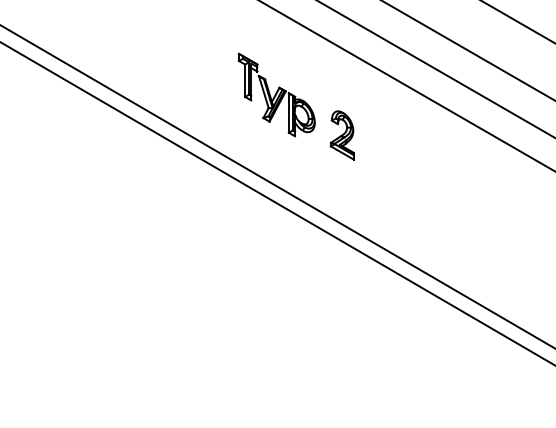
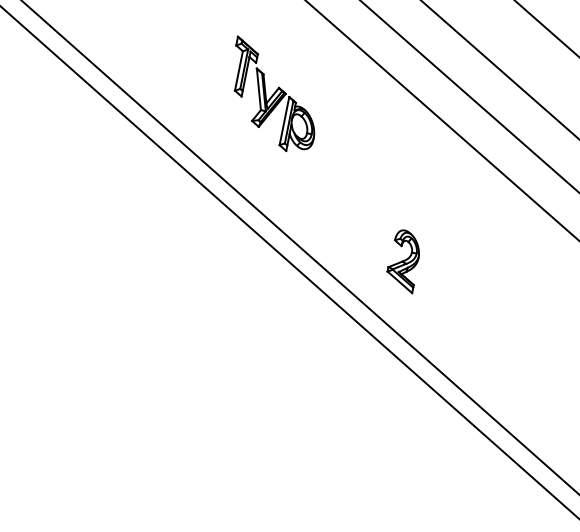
part: (276, 94) -> (273, 95), moved
part: (341, 135) -> (403, 260), moved

